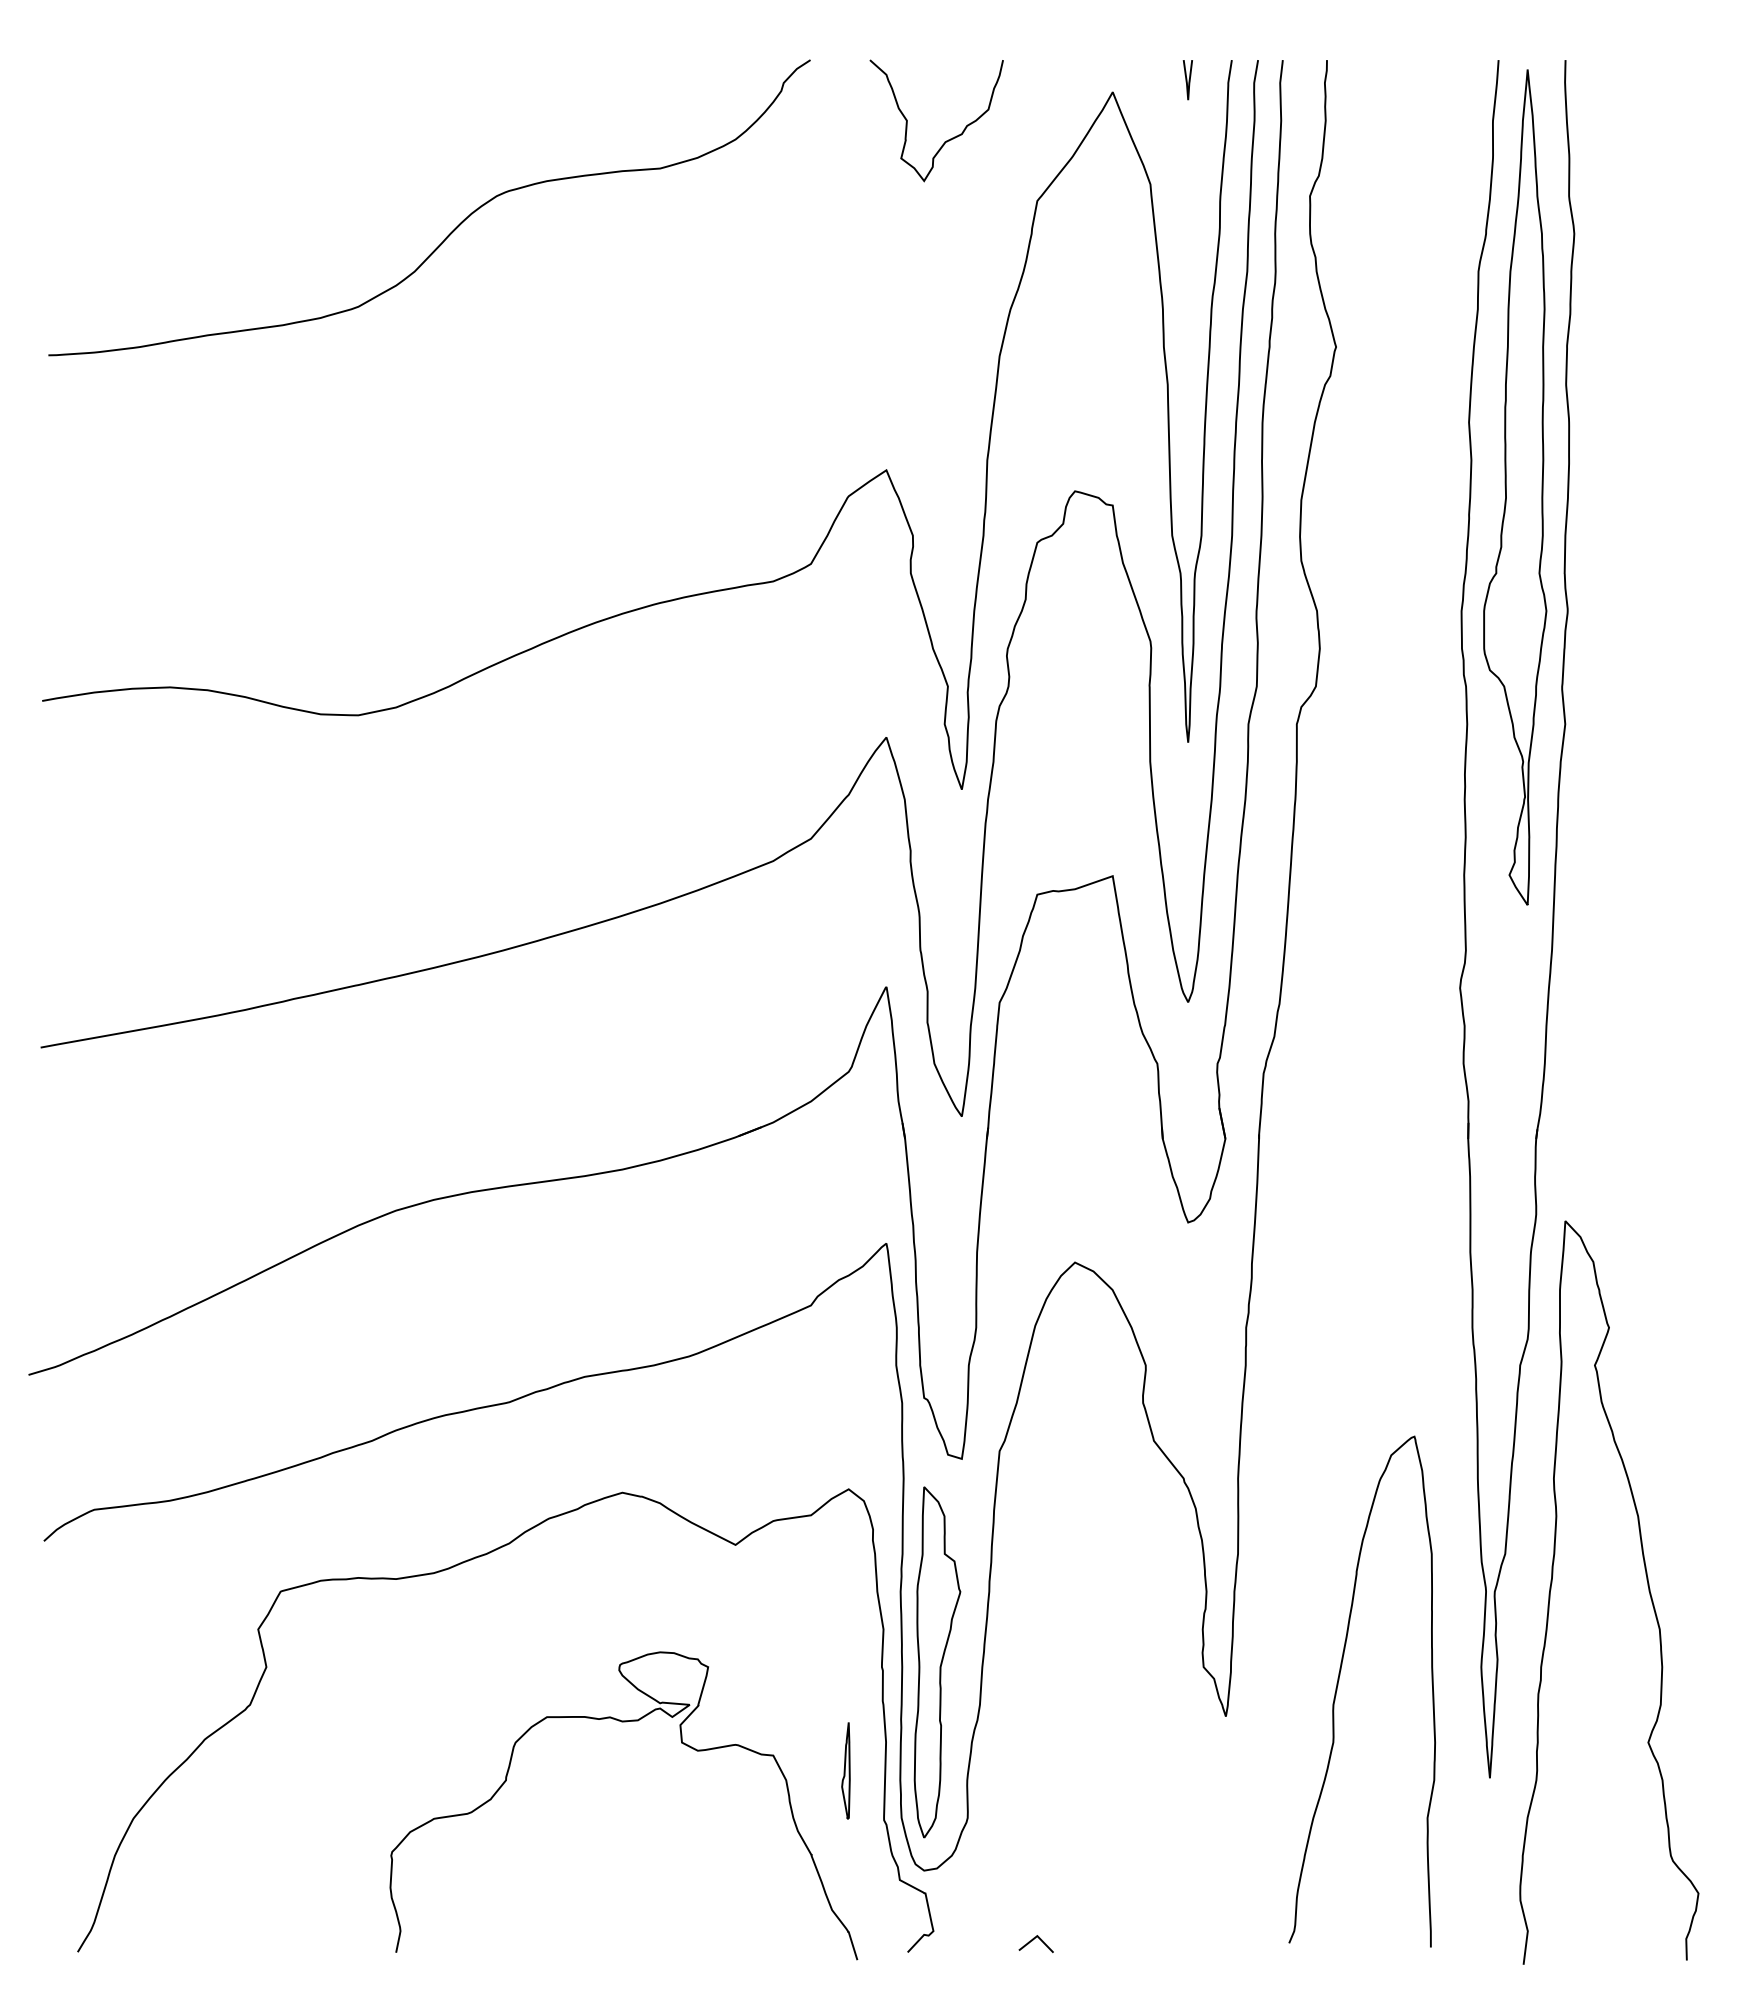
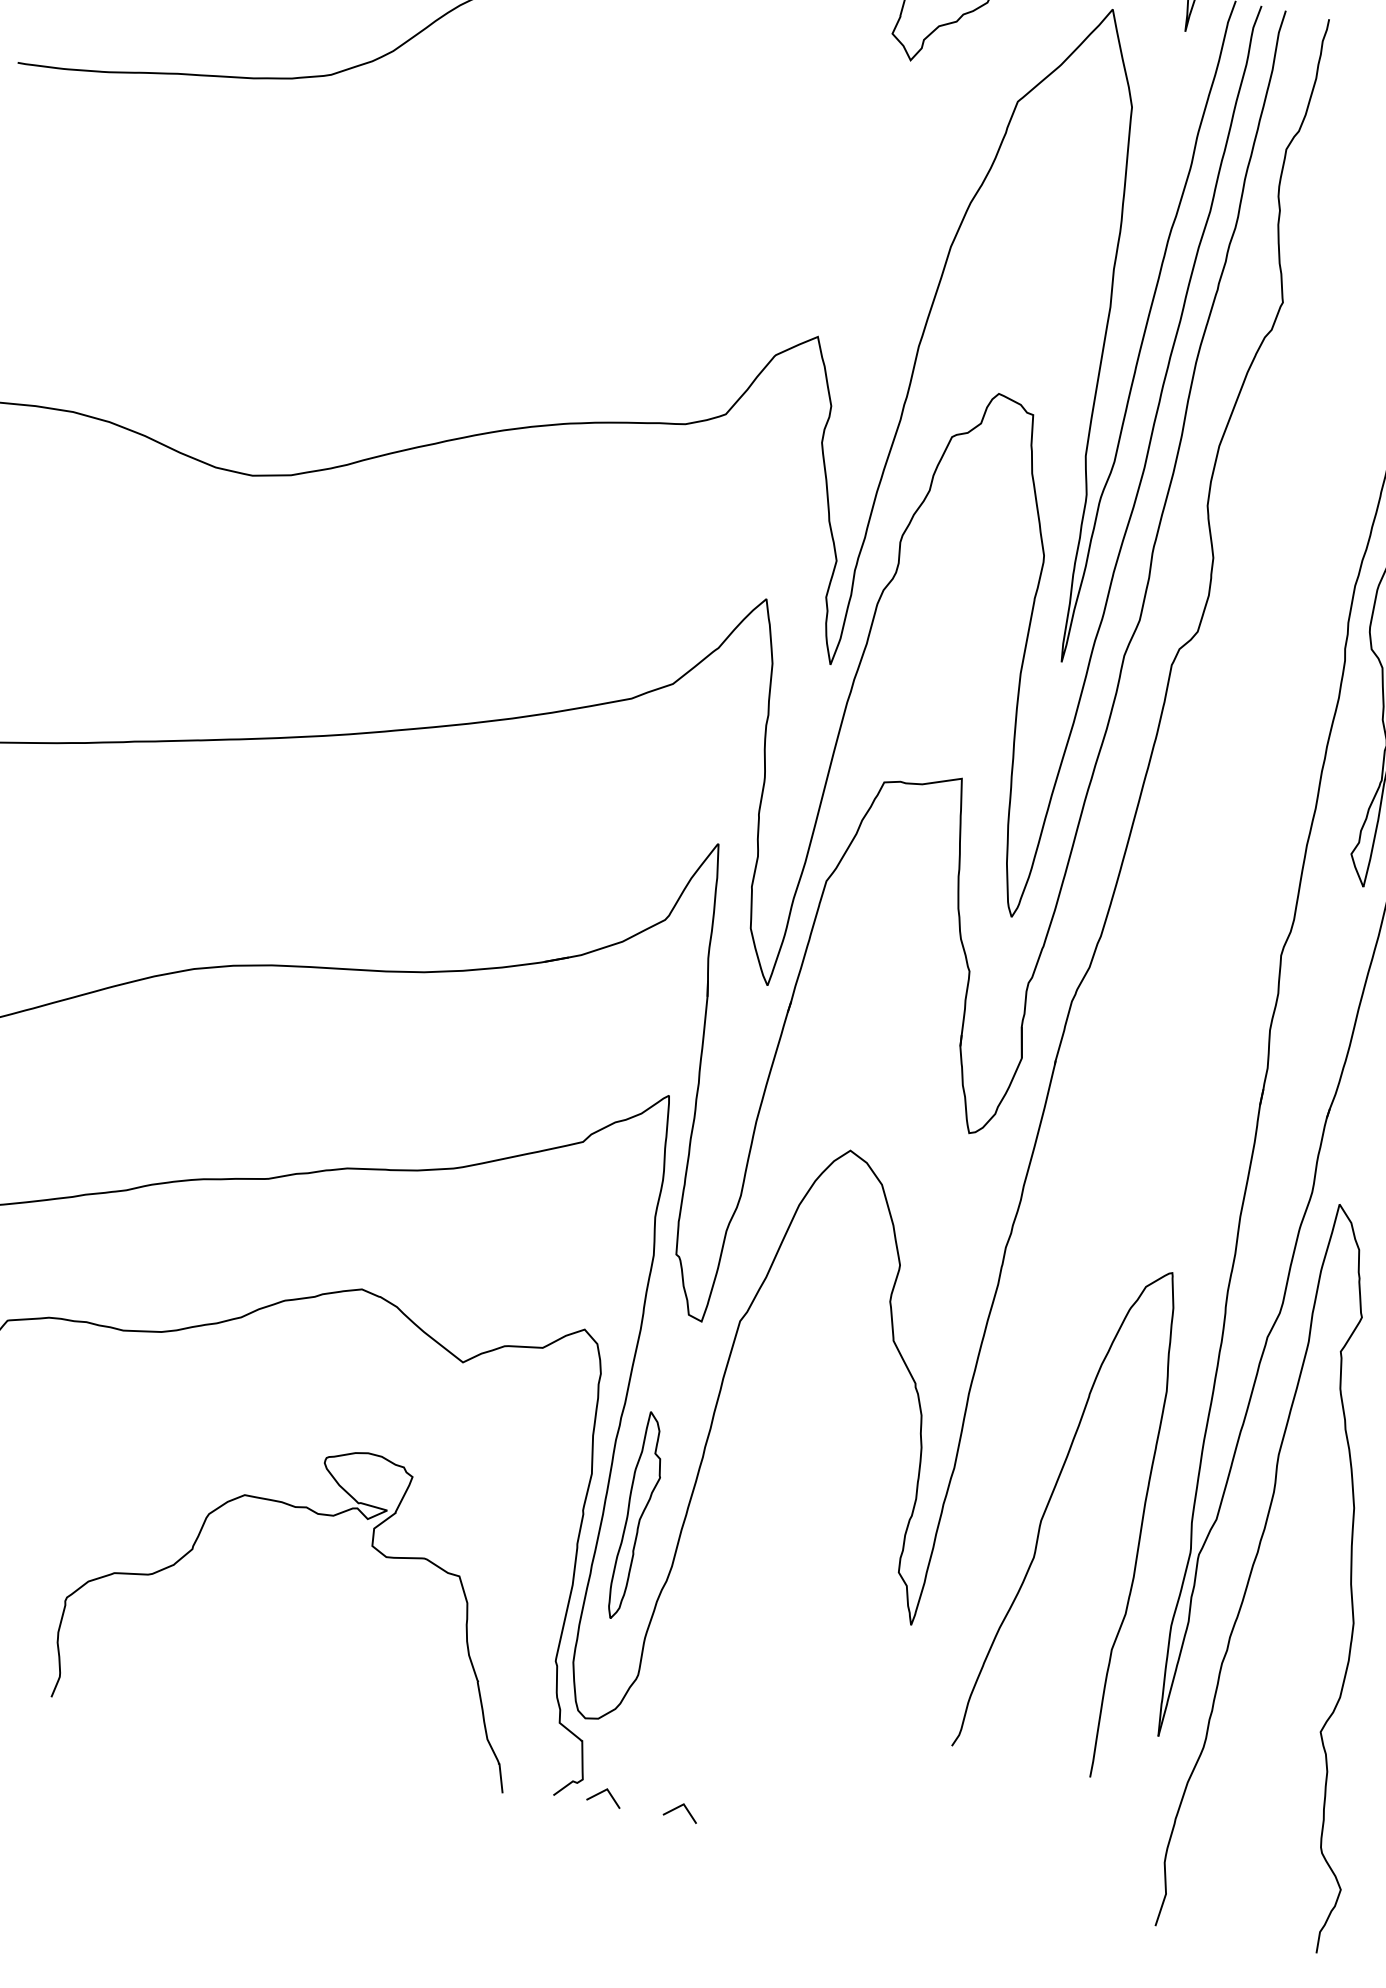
part: (937, 1662) -> (638, 1516), size x0.6
curve: (1338, 1685) -> (1049, 1502), moved
part: (845, 1770) -> (527, 1604), removed
line: (955, 1940) -> (602, 1792), added

